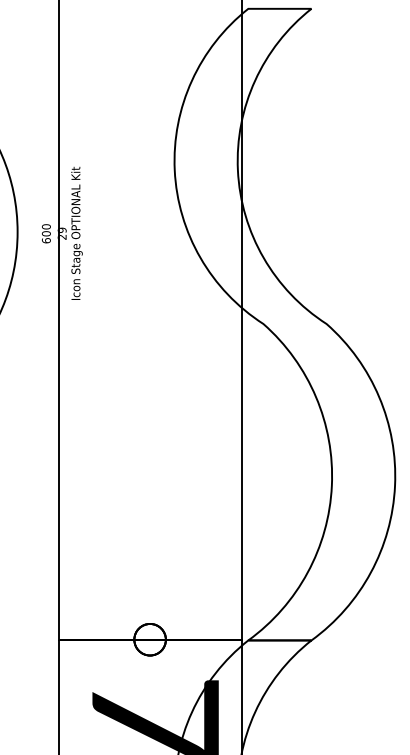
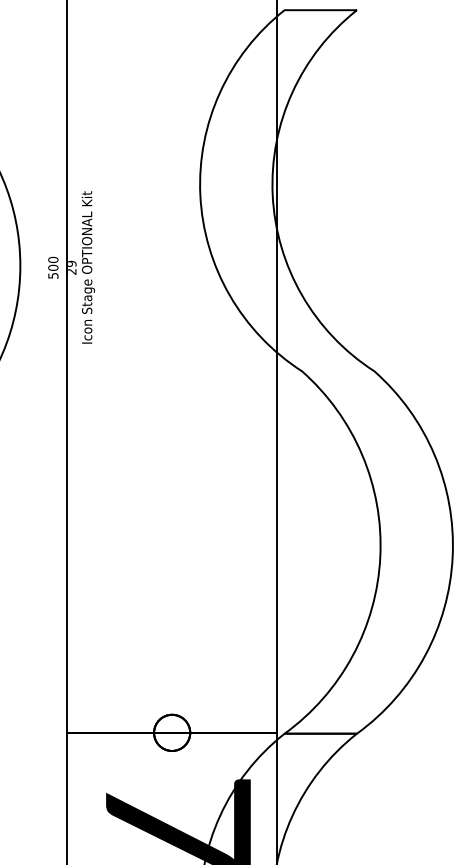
text: (46, 240) -> (53, 275), 600 -> 500

